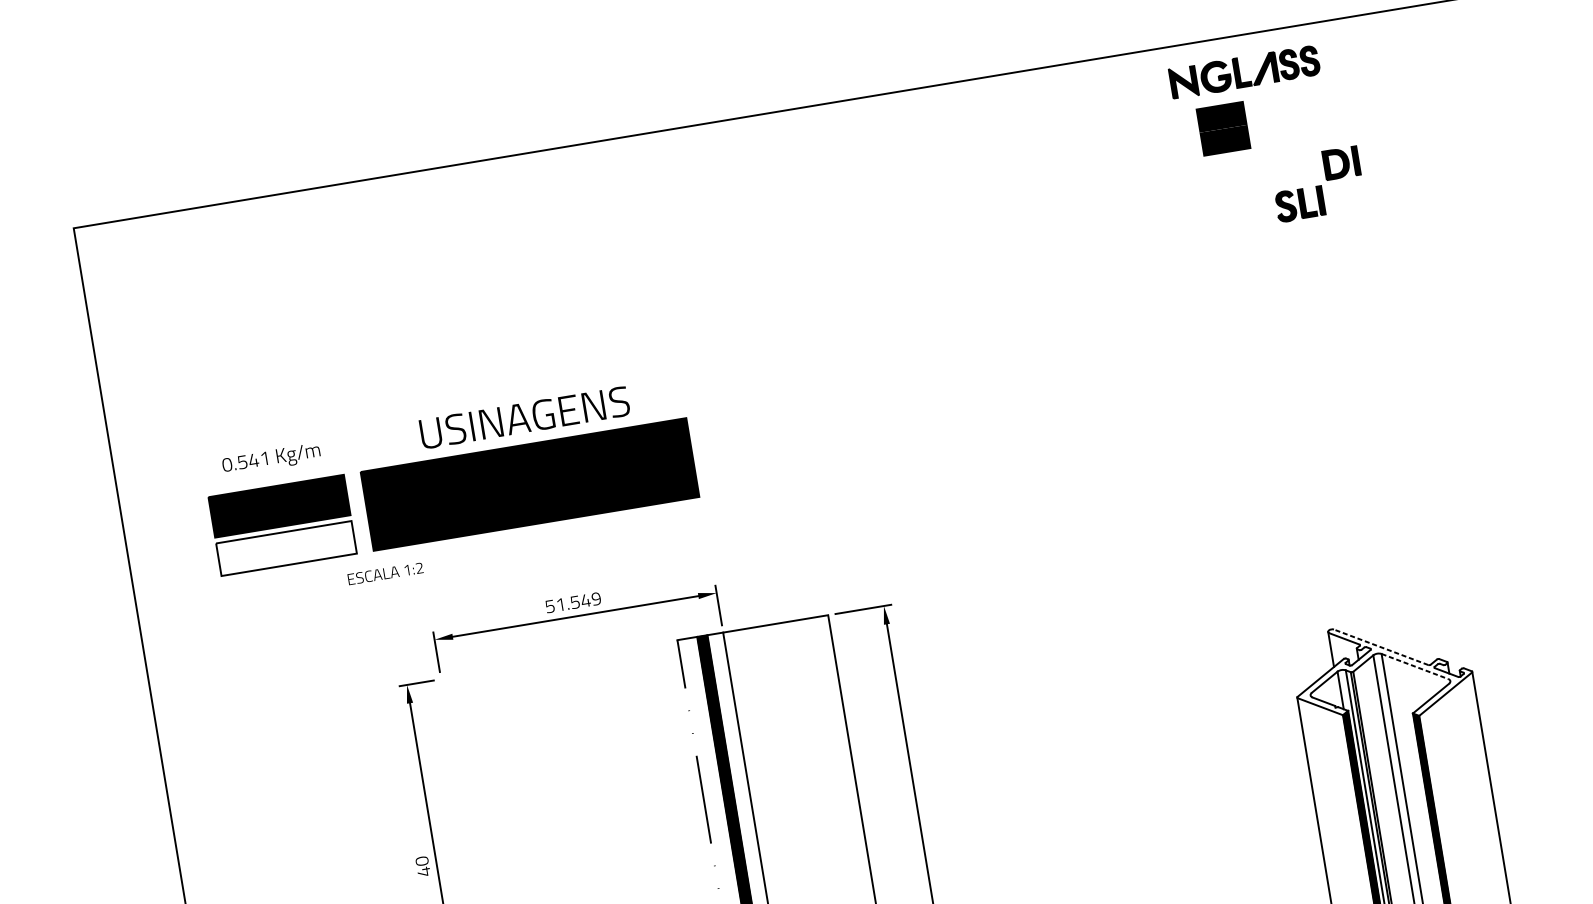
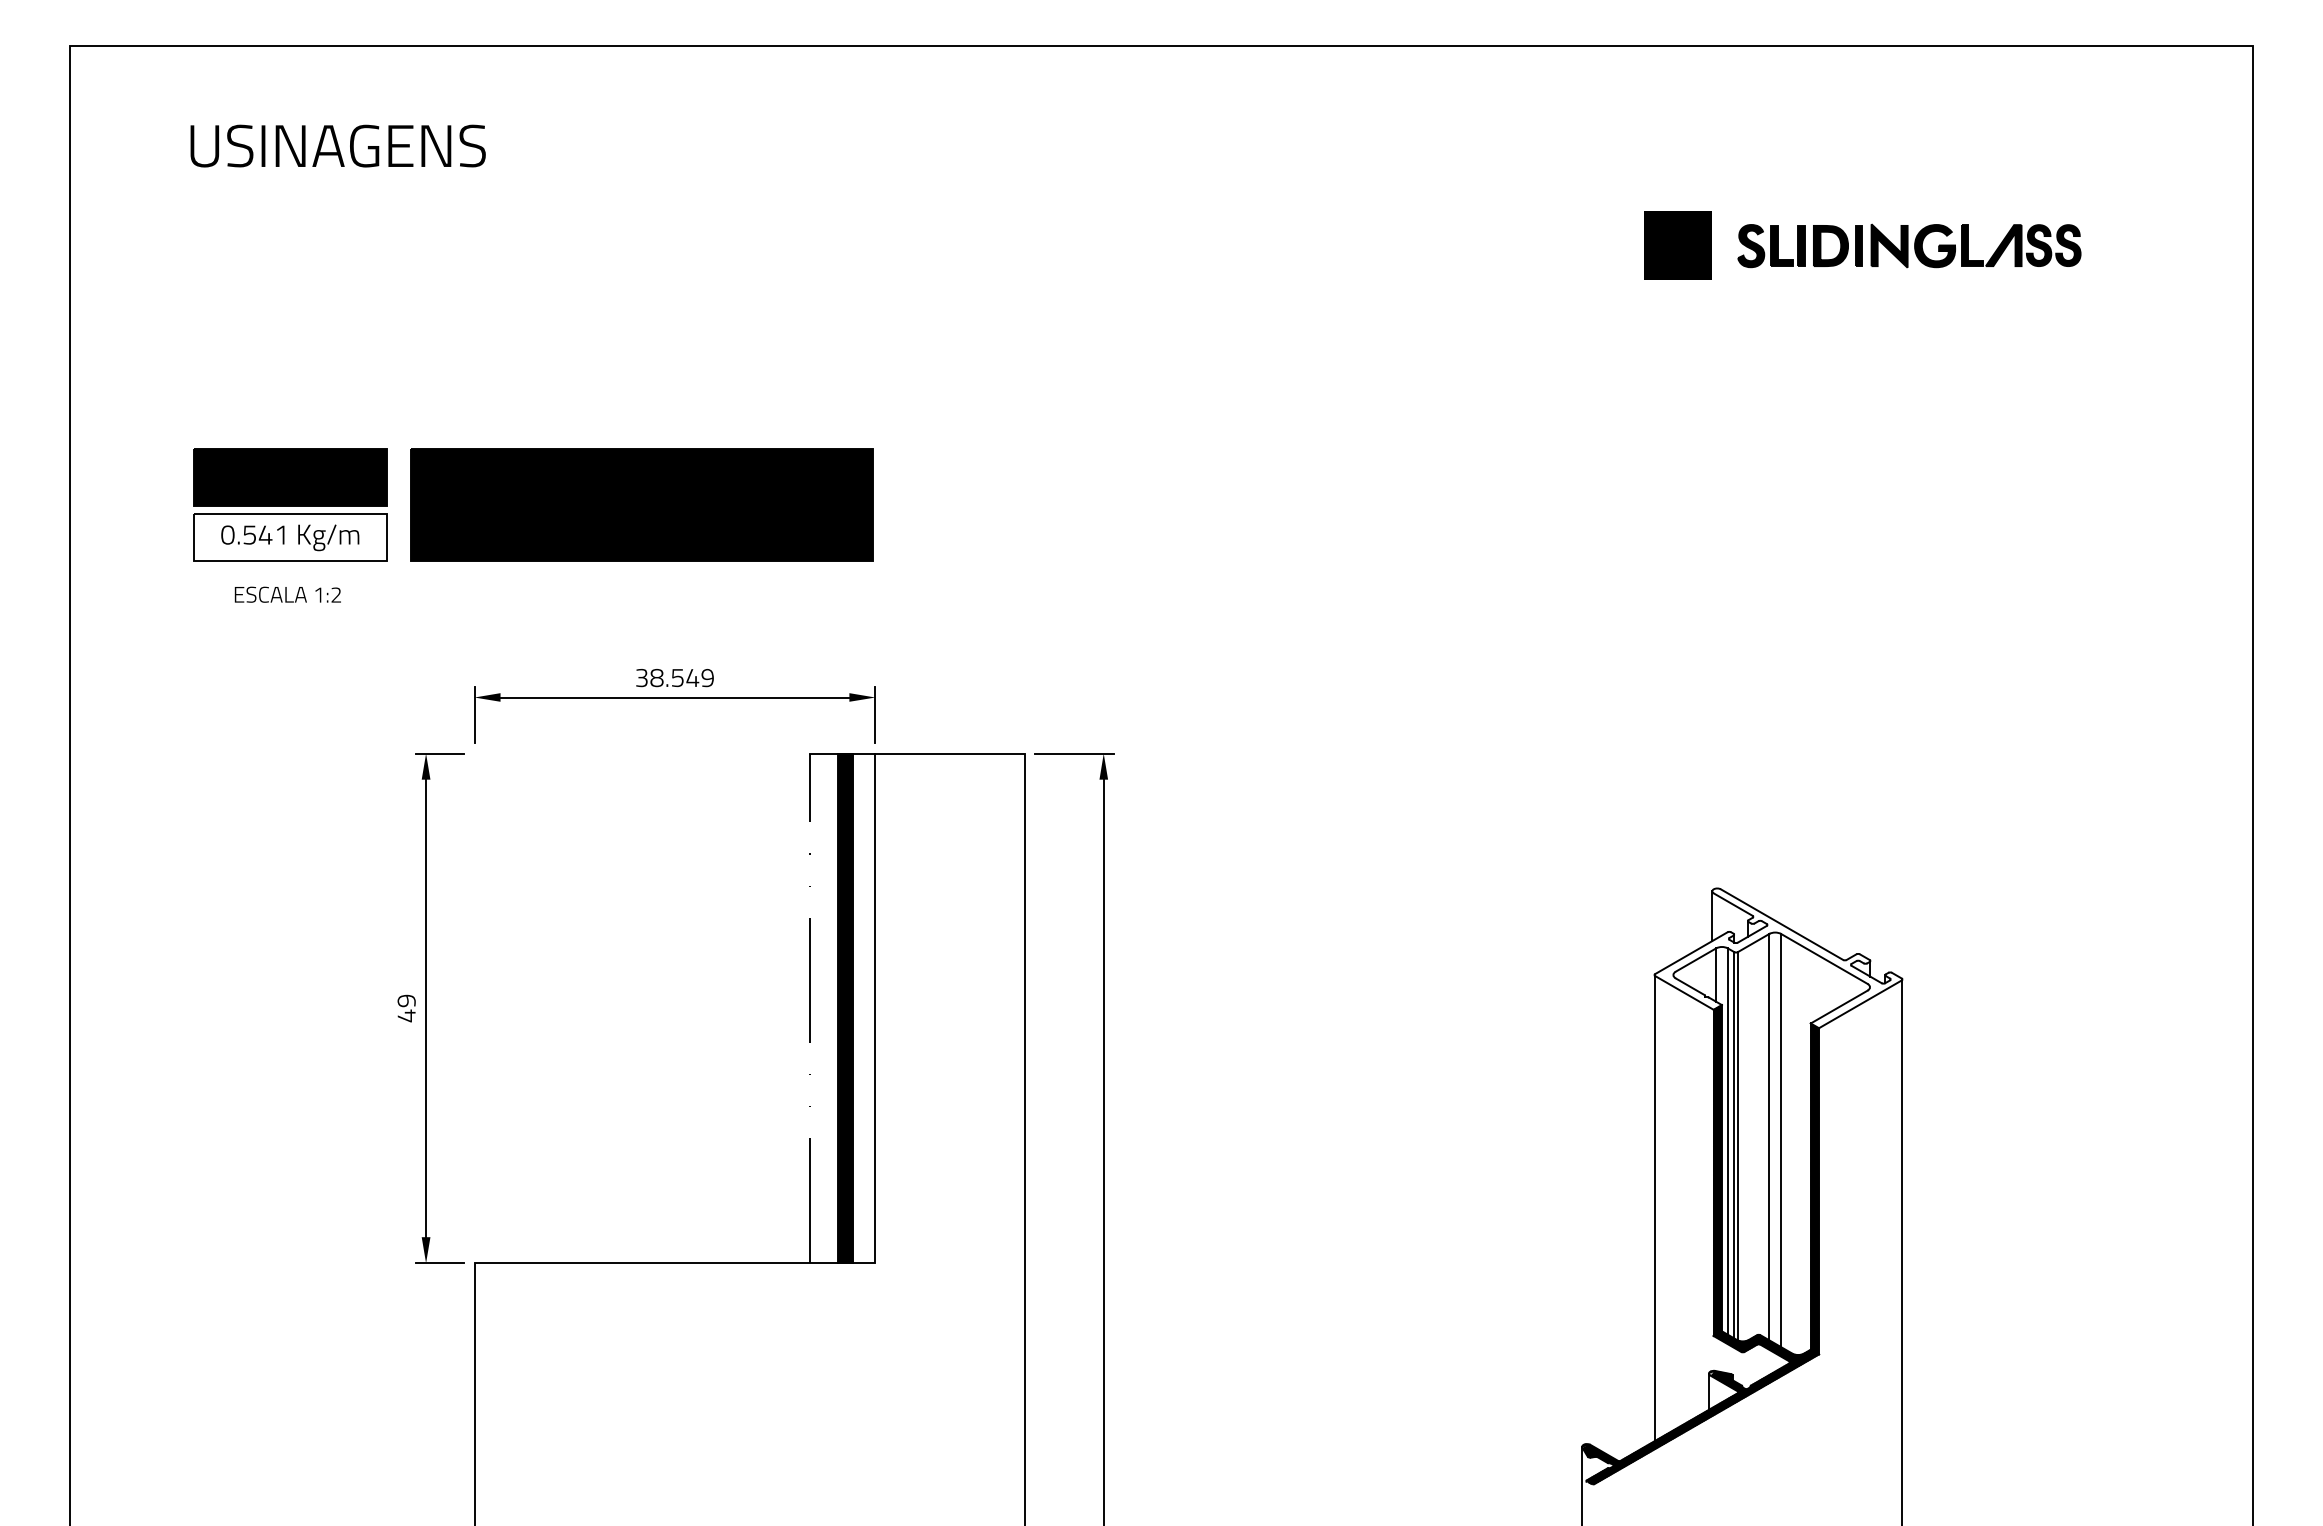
part: (1239, 72) -> (1968, 245), moved
part: (1223, 128) -> (1677, 245), moved
part: (1300, 204) -> (1771, 246), moved
text: (524, 417) -> (337, 145), moved
text: (271, 459) -> (290, 537), moved
text: (385, 573) -> (287, 594), moved
text: (555, 605) -> (649, 677), 51.549 -> 38.549
line: (1381, 647) -> (1782, 924), dashed -> solid
line: (1414, 666) -> (1824, 958), dashed -> solid
text: (422, 860) -> (406, 1000), 40 -> 49

